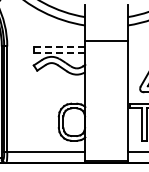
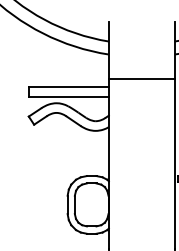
line: (59, 46) -> (68, 87), dashed -> solid
line: (59, 52) -> (68, 96), dashed -> solid

